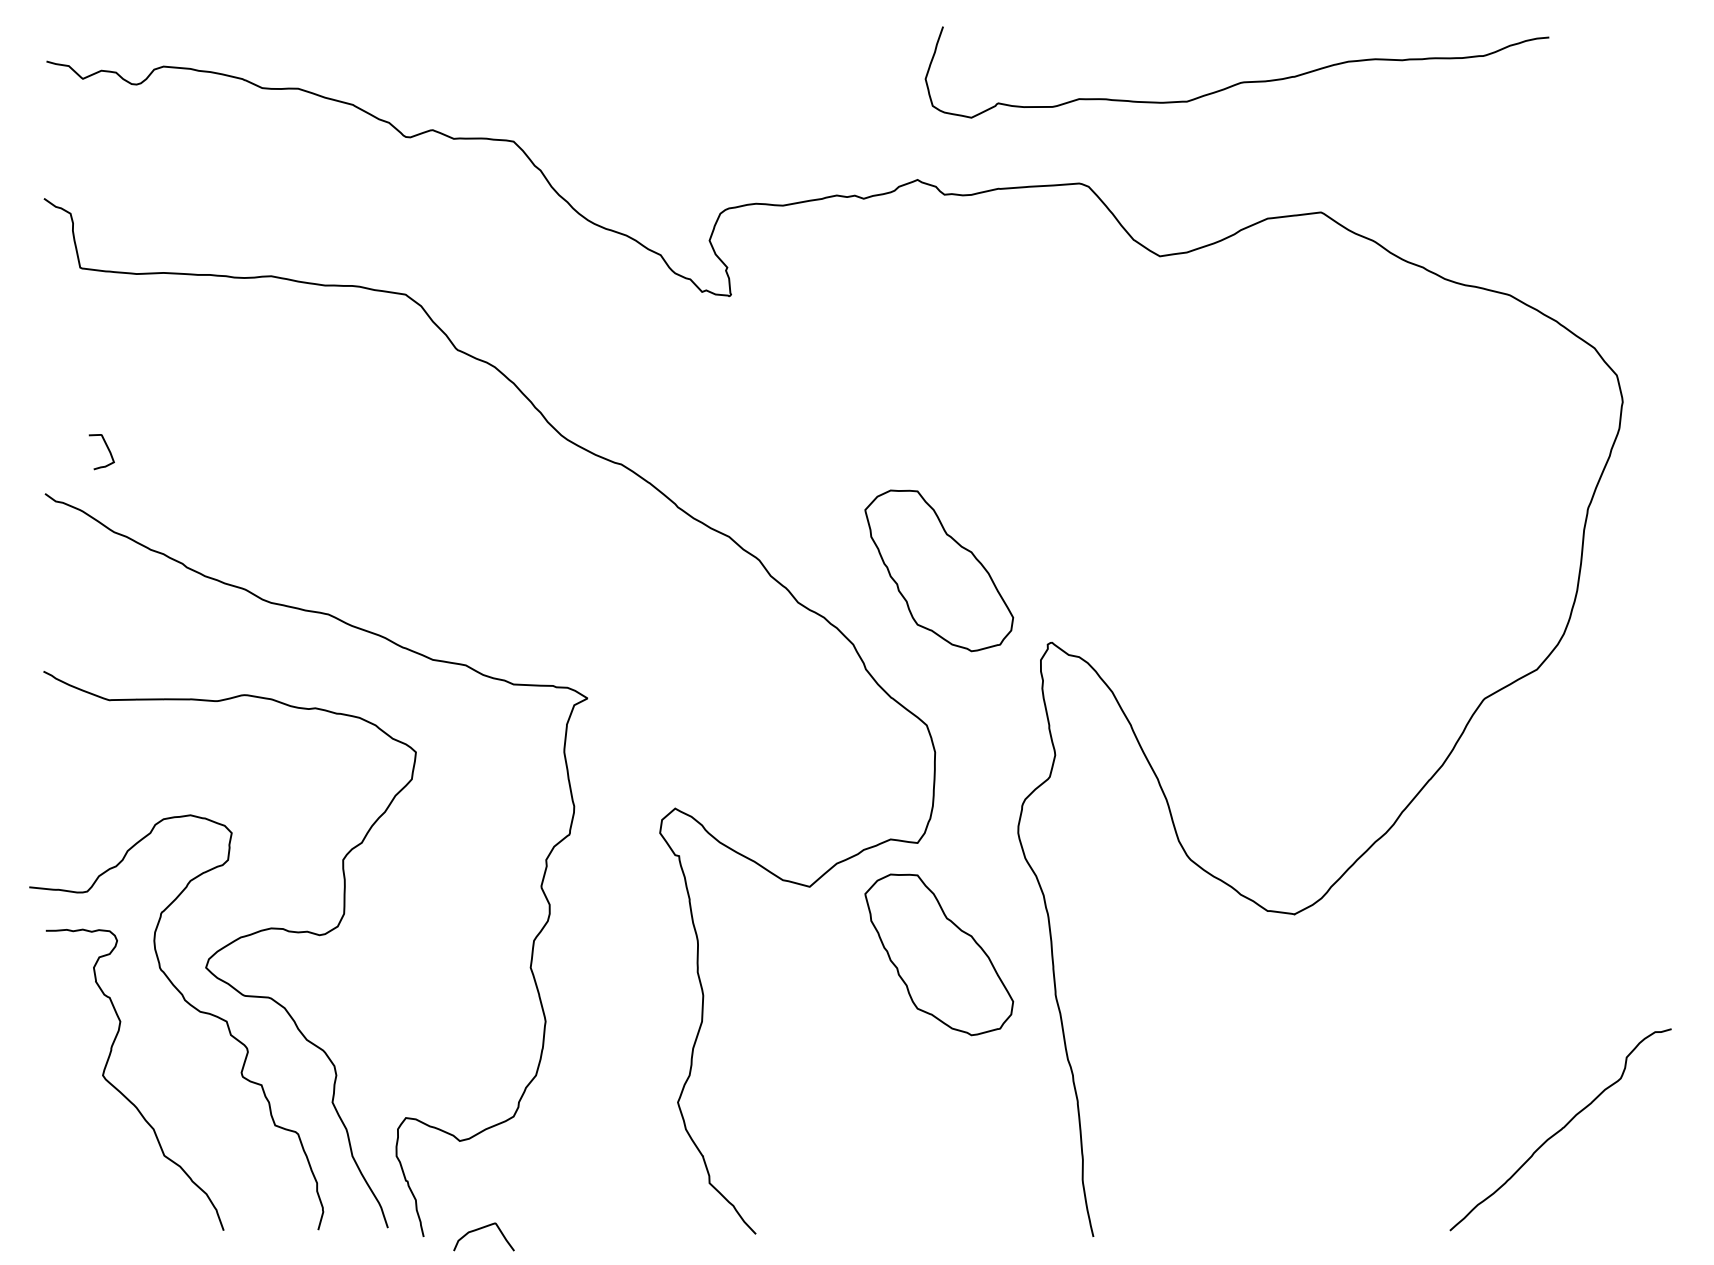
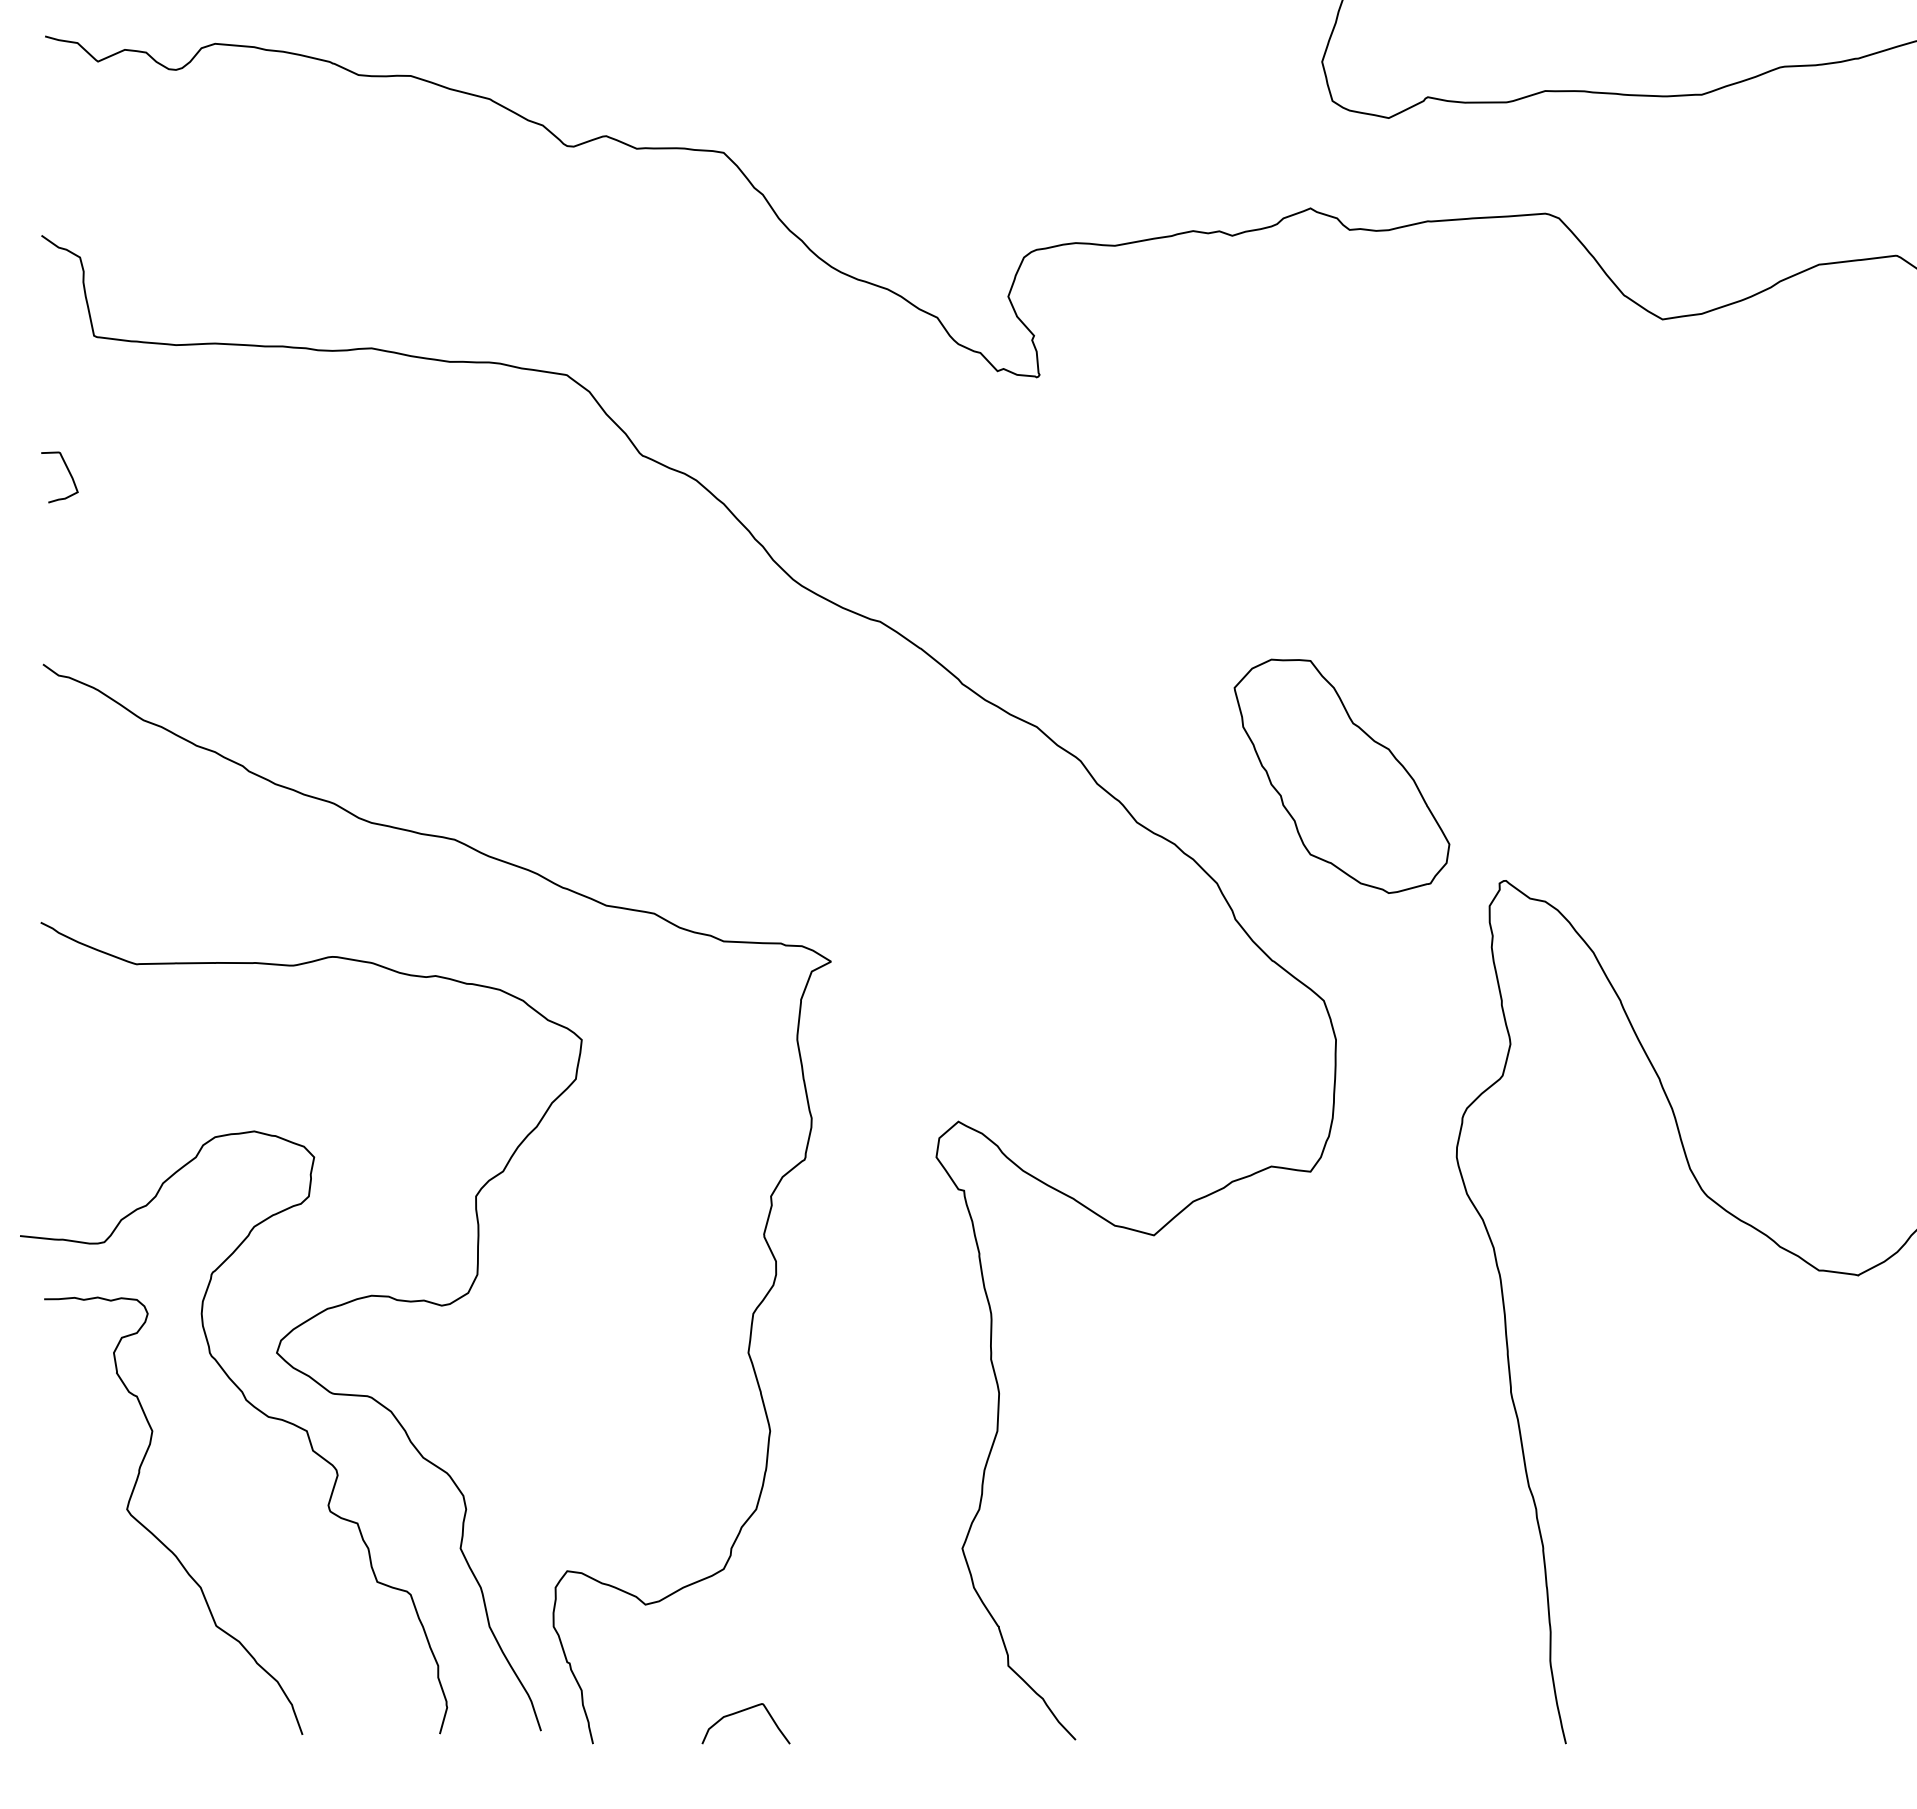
curve: (107, 449) -> (68, 473), moved
part: (939, 954) -> (1342, 1333), removed
curve: (480, 1229) -> (740, 1712), moved

